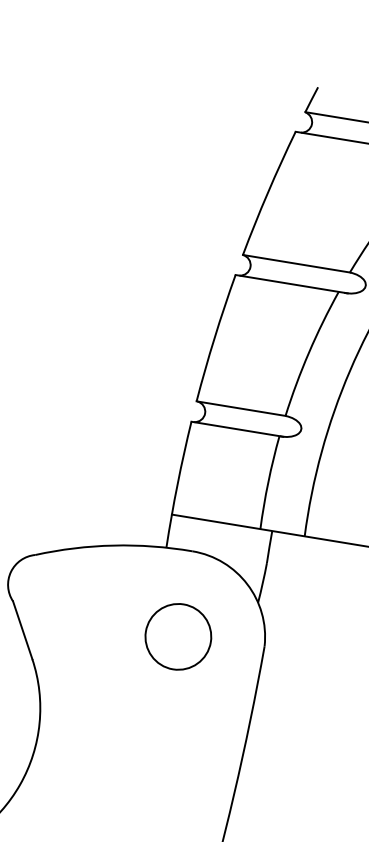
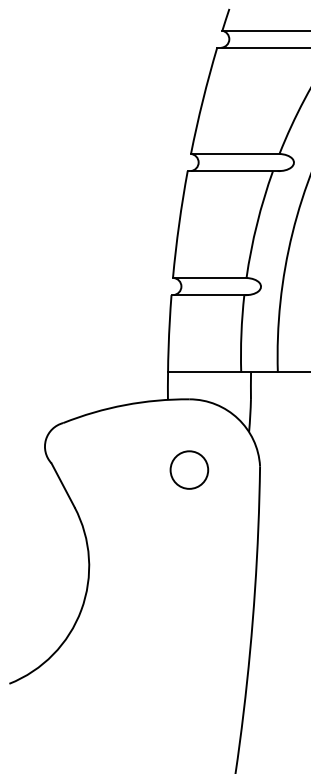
circle: (178, 636) -> (189, 469), size x0.7

